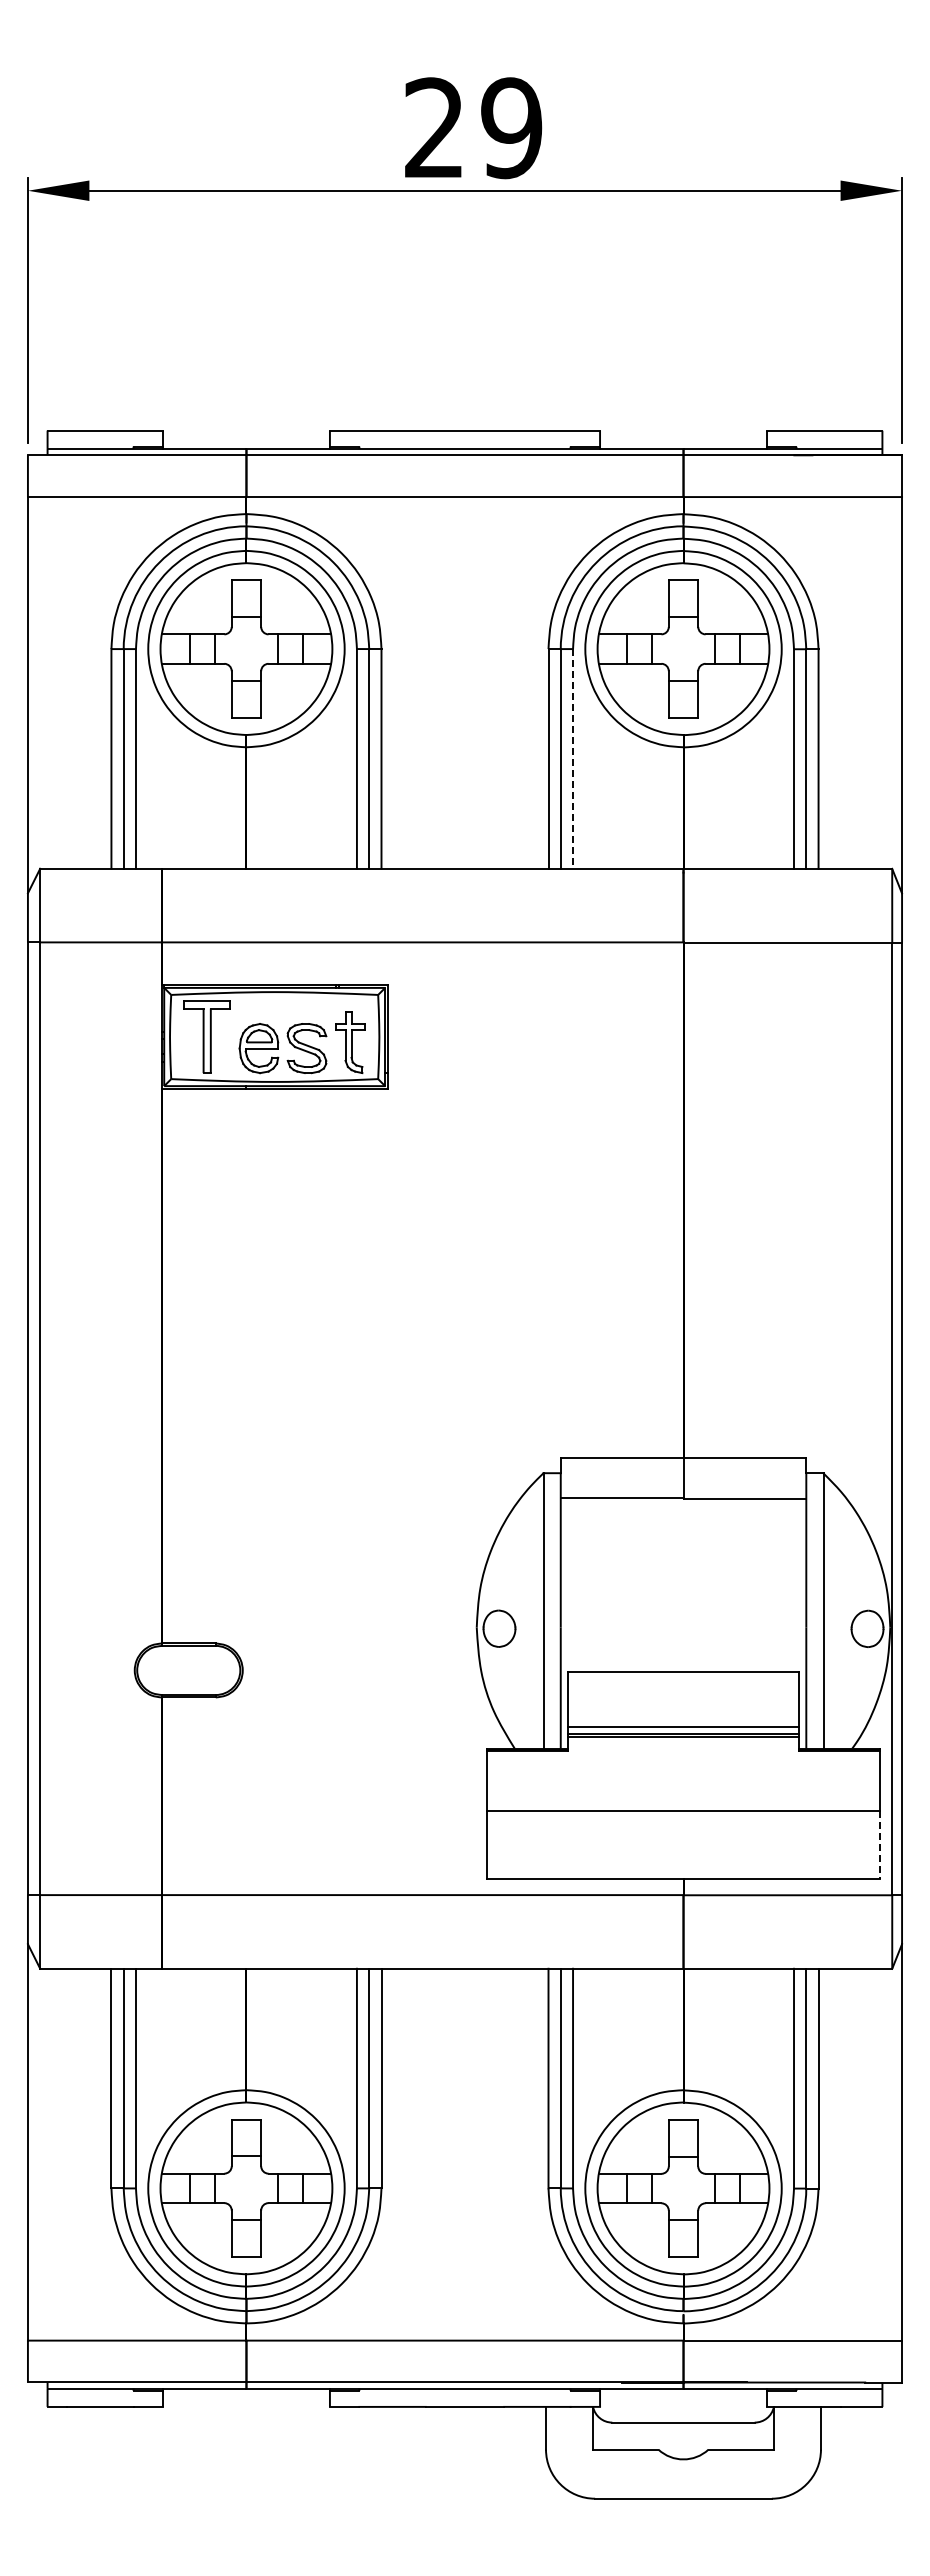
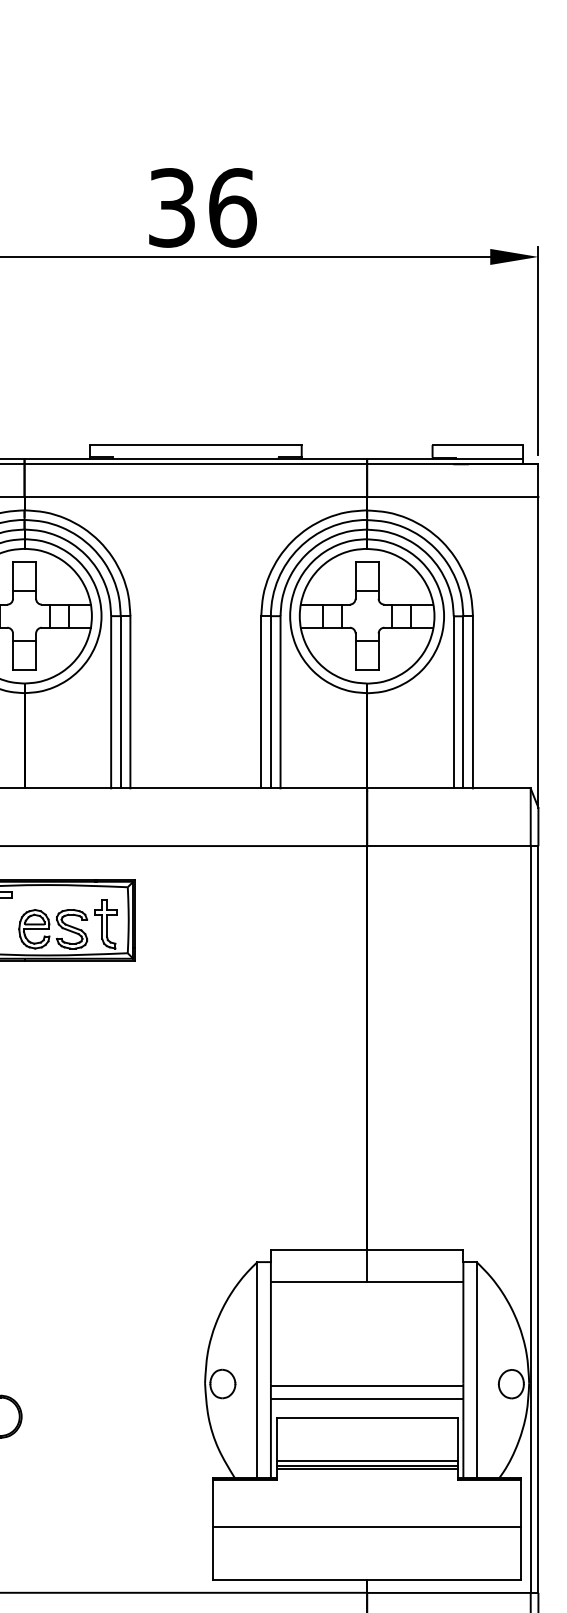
text: (473, 128) -> (202, 208), 29 -> 36
line: (573, 758) -> (280, 701), dashed -> solid
line: (683, 1630) -> (367, 1385), added
line: (683, 1647) -> (367, 1398), added
line: (879, 1845) -> (520, 1553), dashed -> solid

